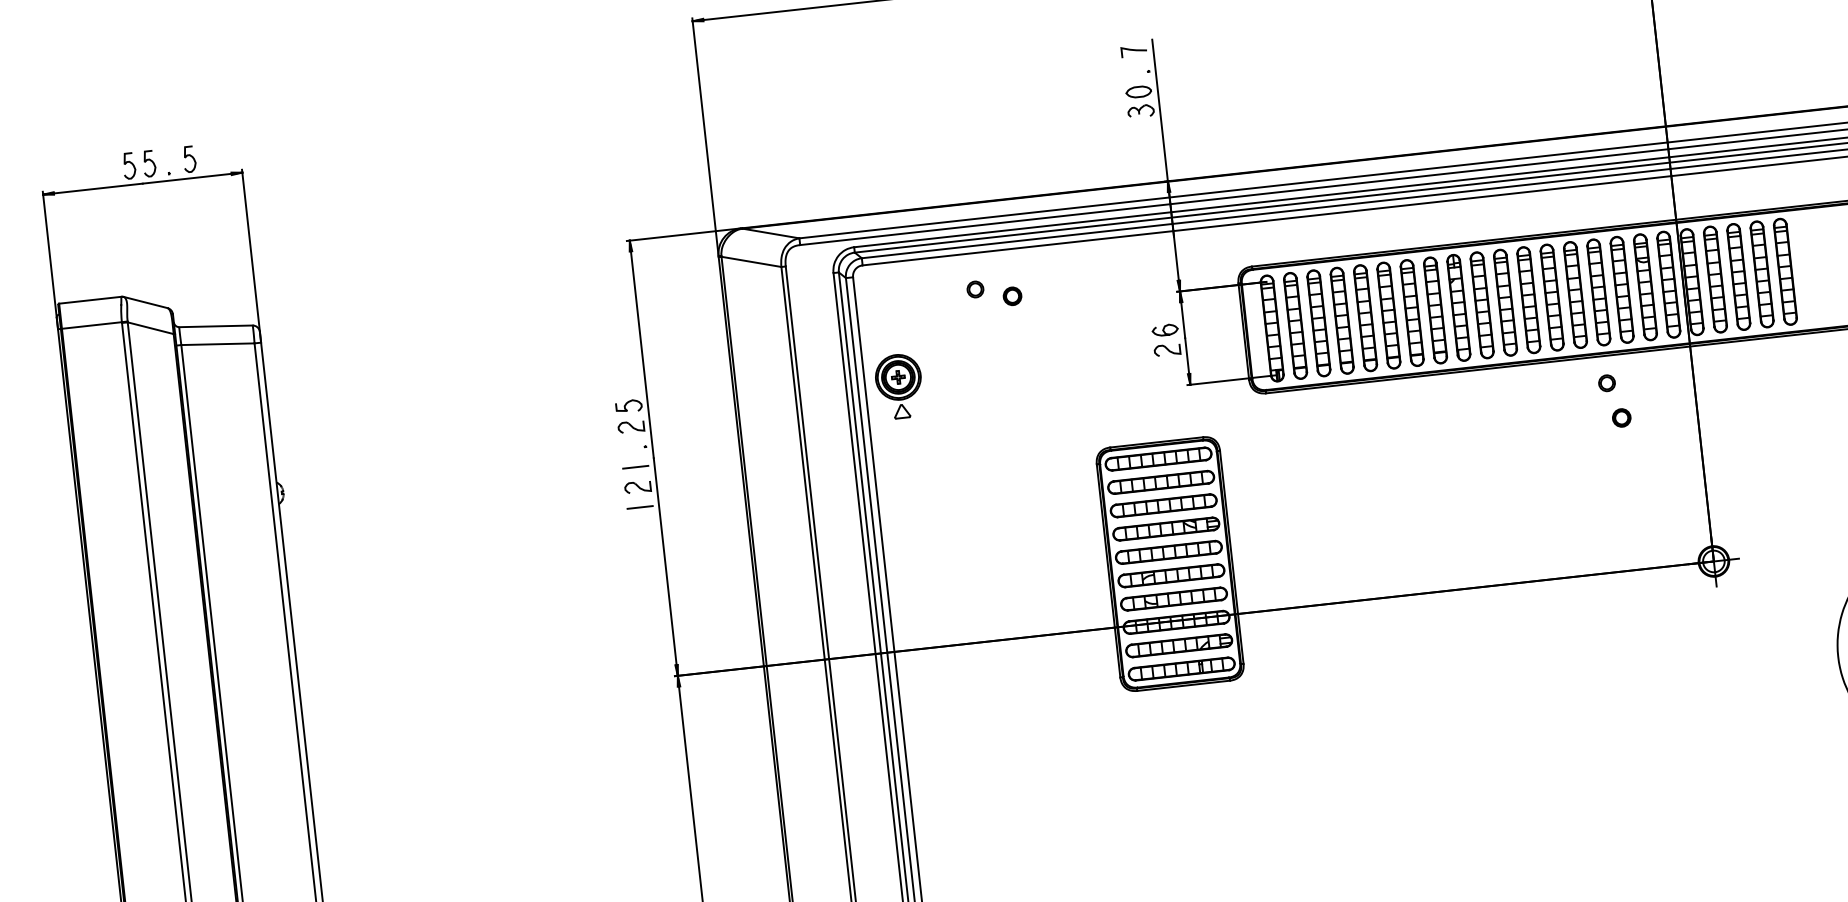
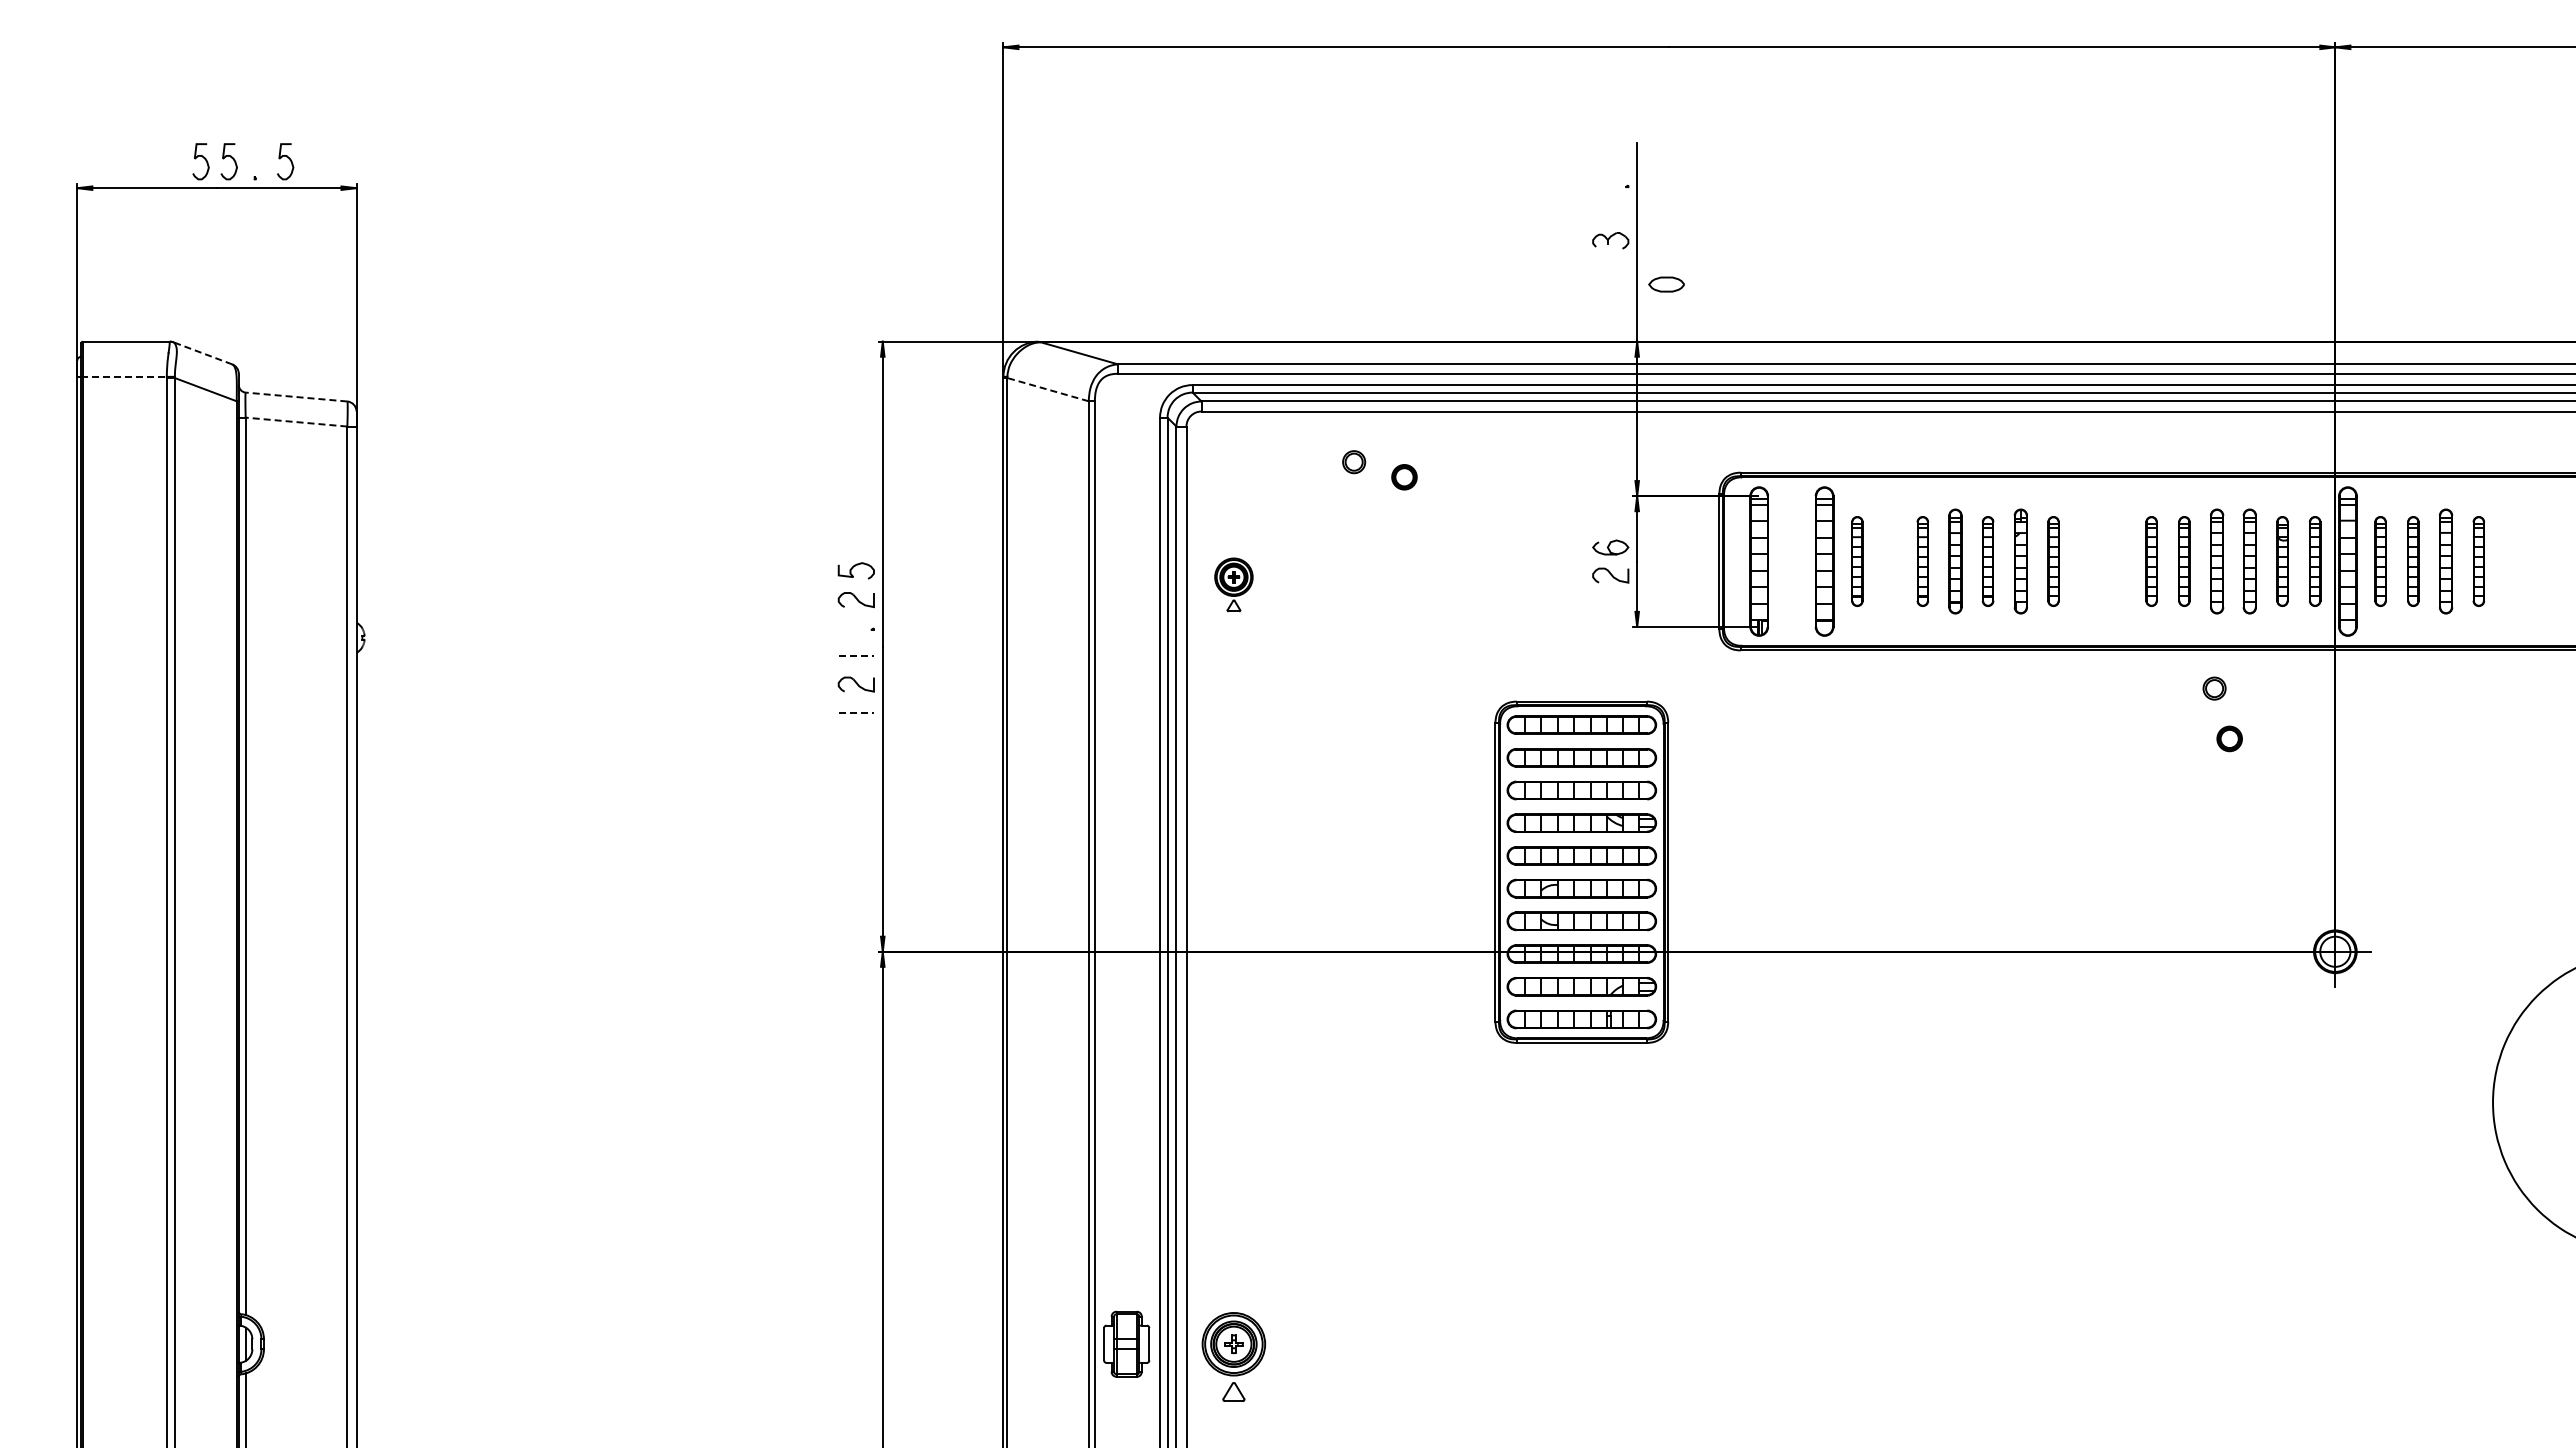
curve: (1134, 50) -> (1610, 155), removed
part: (1138, 91) -> (1666, 284), moved
line: (751, 261) -> (1047, 389), solid -> dashed
part: (1785, 271) -> (2478, 561), size x0.6
part: (1761, 274) -> (2445, 561), size x0.7
part: (1738, 276) -> (2413, 561), size x0.6
part: (1715, 279) -> (2380, 561), size x0.6
part: (1668, 284) -> (2314, 561), size x0.6
part: (1645, 287) -> (2282, 561), size x0.6
part: (1621, 289) -> (2249, 561), size x0.7
part: (1598, 292) -> (2216, 561), size x0.7
part: (1575, 294) -> (2184, 561), size x0.6
part: (1552, 297) -> (2151, 561), size x0.6
part: (1528, 300) -> (2118, 561), removed
line: (145, 302) -> (202, 353), solid -> dashed
part: (1505, 302) -> (2086, 561), removed
part: (1482, 305) -> (2053, 561), size x0.6
part: (1458, 307) -> (2020, 561), size x0.7
part: (1435, 310) -> (1987, 561), size x0.6
part: (1412, 313) -> (1955, 561), size x0.7
part: (1388, 315) -> (1922, 561), size x0.6
part: (1365, 318) -> (1889, 561), removed
part: (1342, 320) -> (1857, 561), size x0.6
line: (91, 325) -> (124, 376), solid -> dashed
part: (1295, 325) -> (1791, 561), removed
line: (216, 326) -> (296, 397), solid -> dashed
line: (217, 344) -> (296, 422), solid -> dashed
part: (899, 386) -> (1233, 584), size x0.6
line: (635, 467) -> (856, 656), solid -> dashed
line: (640, 507) -> (856, 712), solid -> dashed

